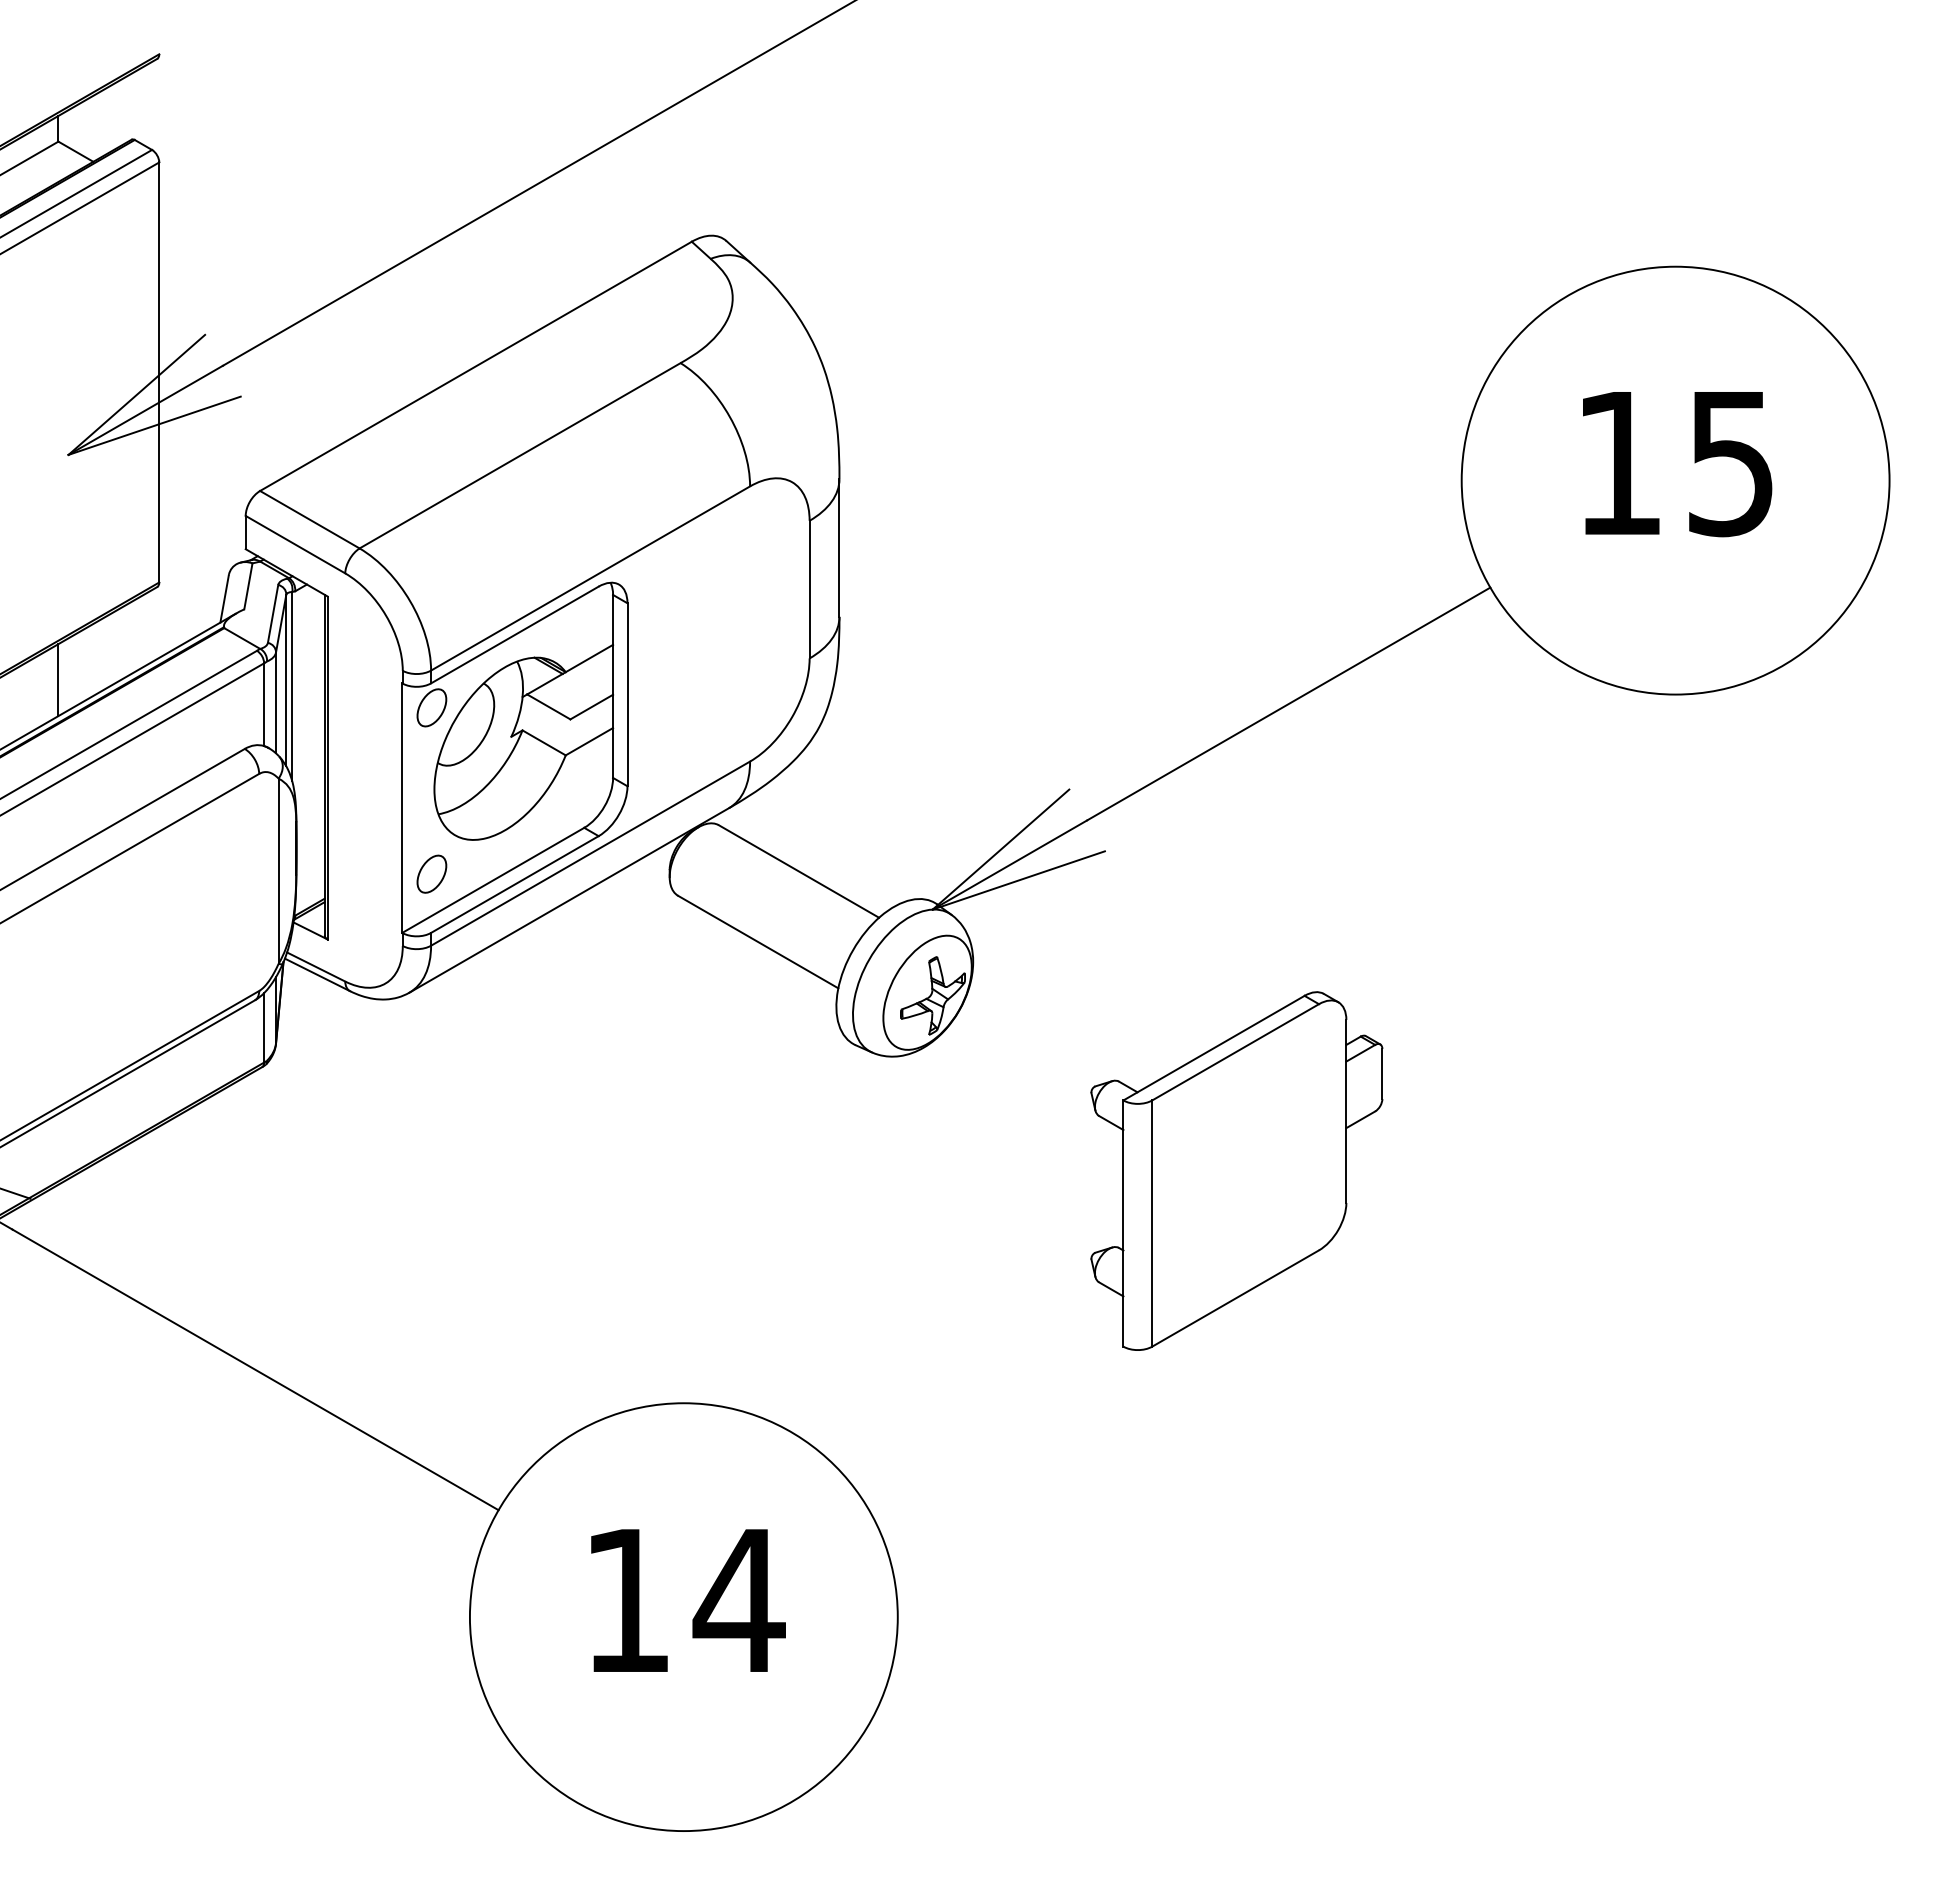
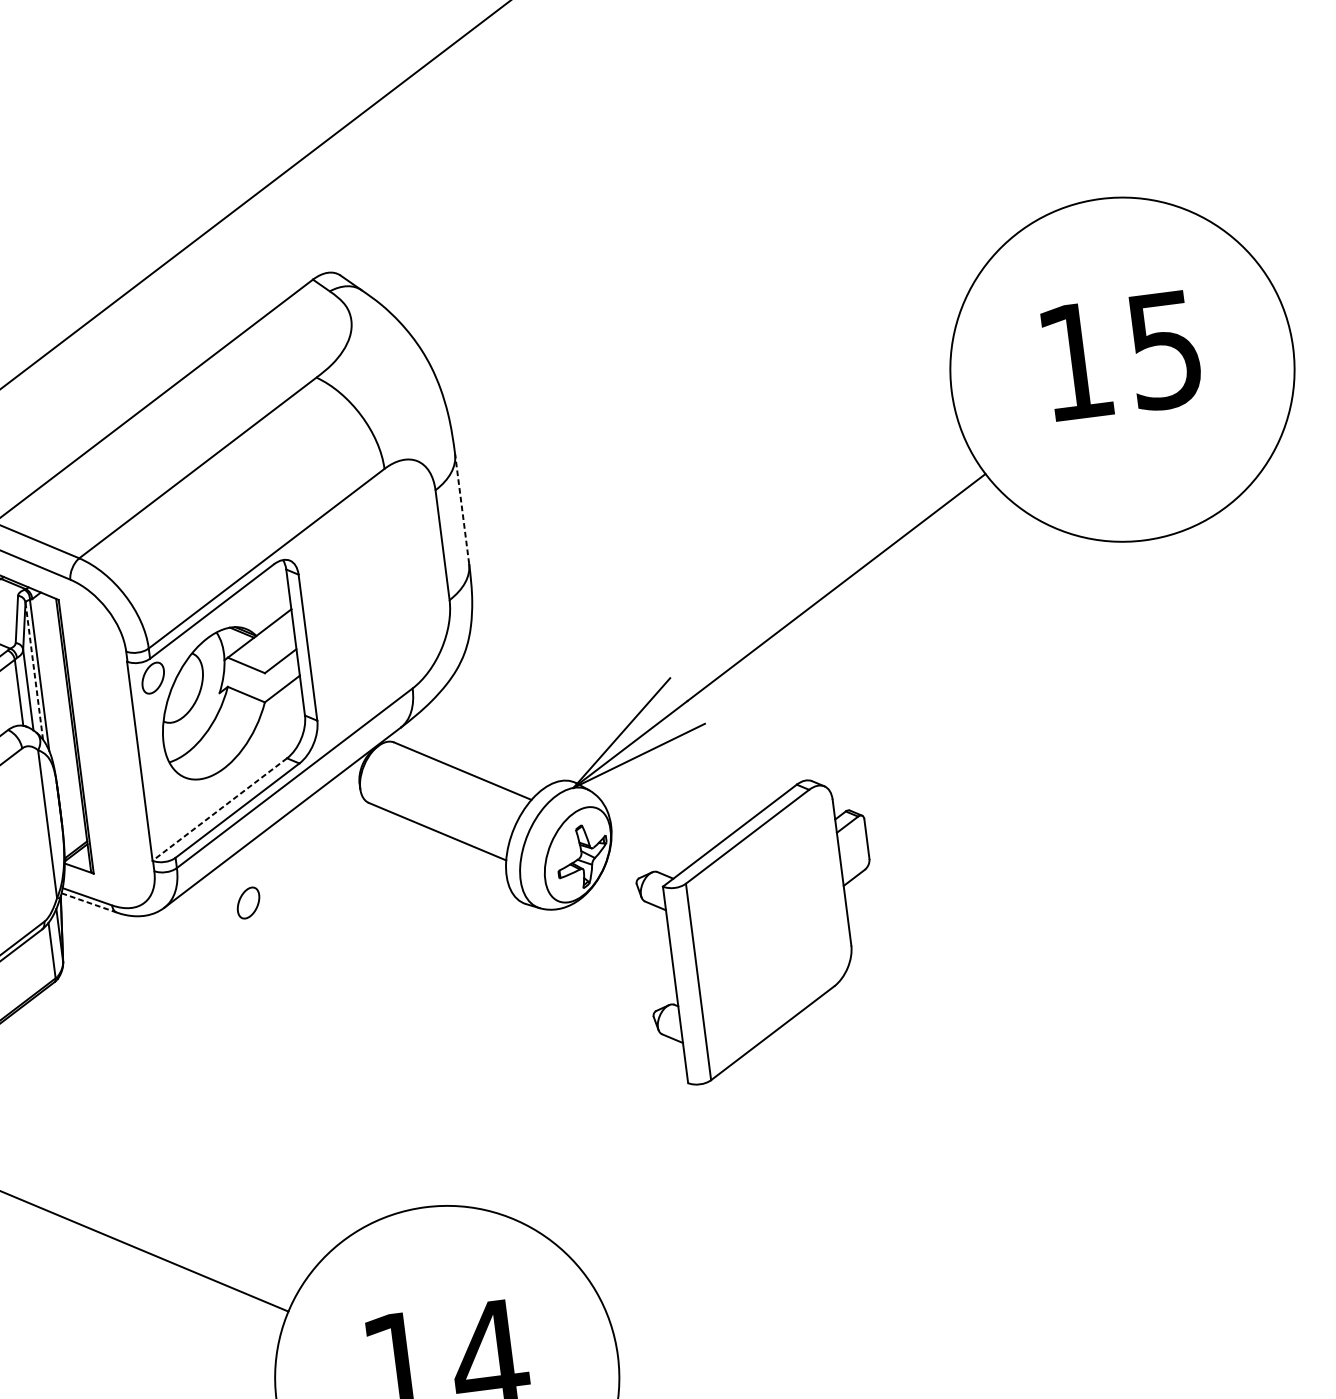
line: (839, 548) -> (462, 509), solid -> dashed
line: (286, 680) -> (34, 671), solid -> dashed
part: (431, 873) -> (248, 902), moved
line: (492, 880) -> (219, 809), solid -> dashed
line: (317, 975) -> (89, 903), solid -> dashed
part: (1236, 1170) -> (760, 930), moved

